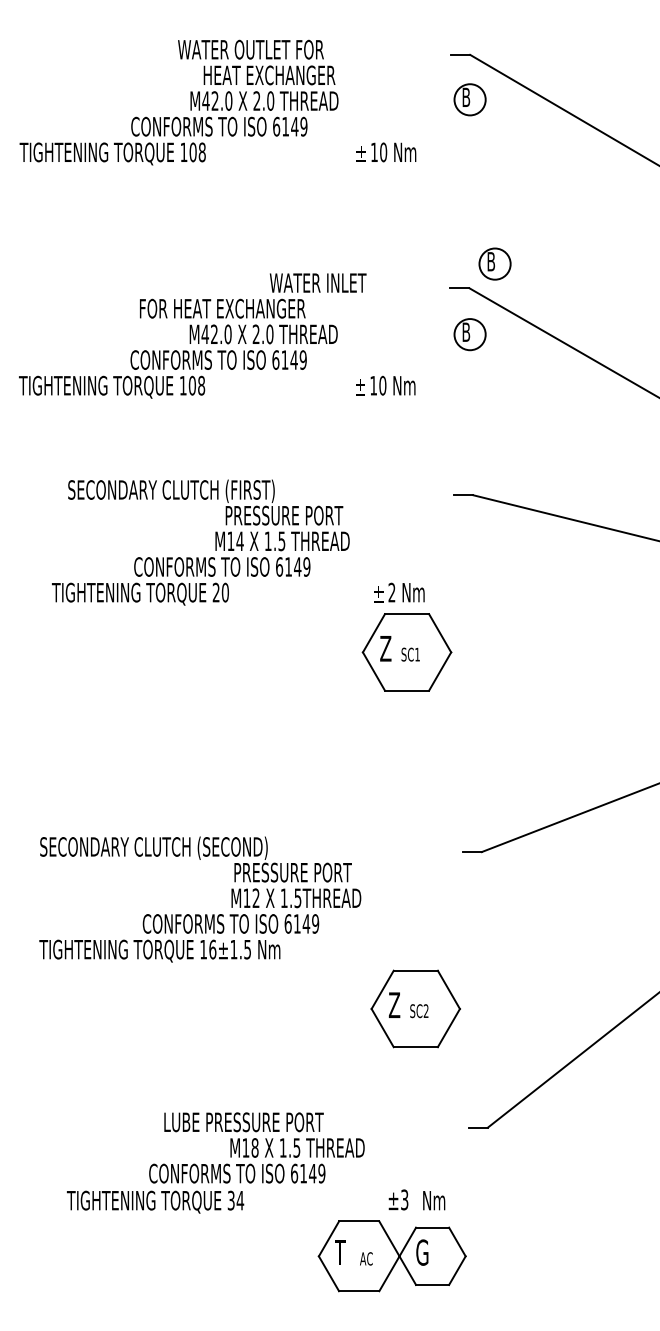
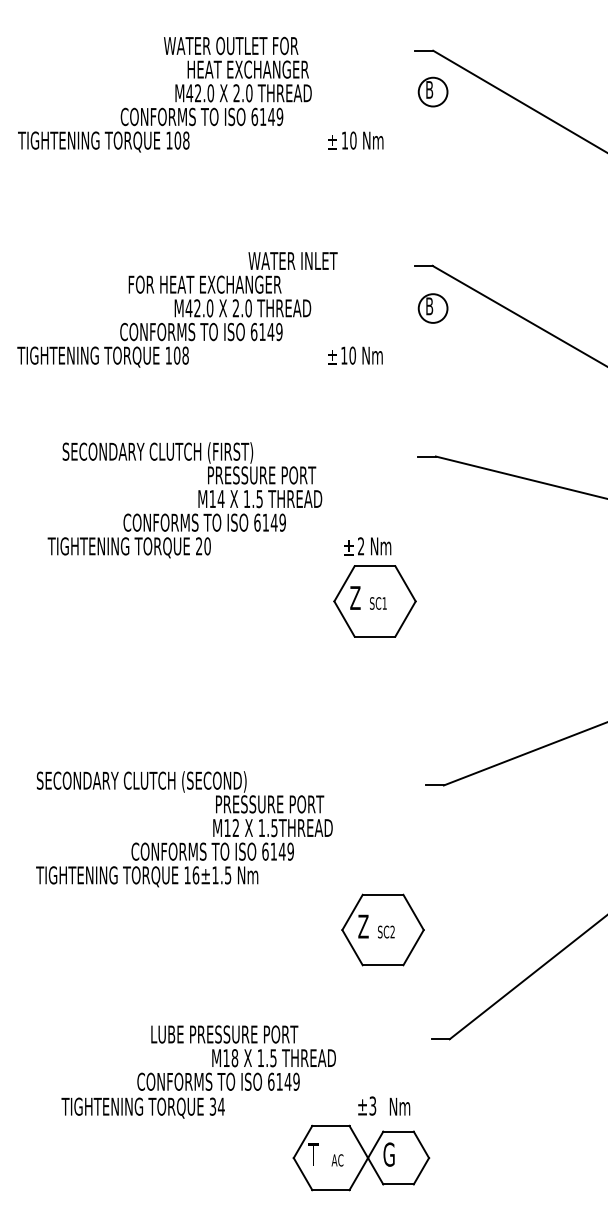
part: (494, 264) -> (455, 243), removed

